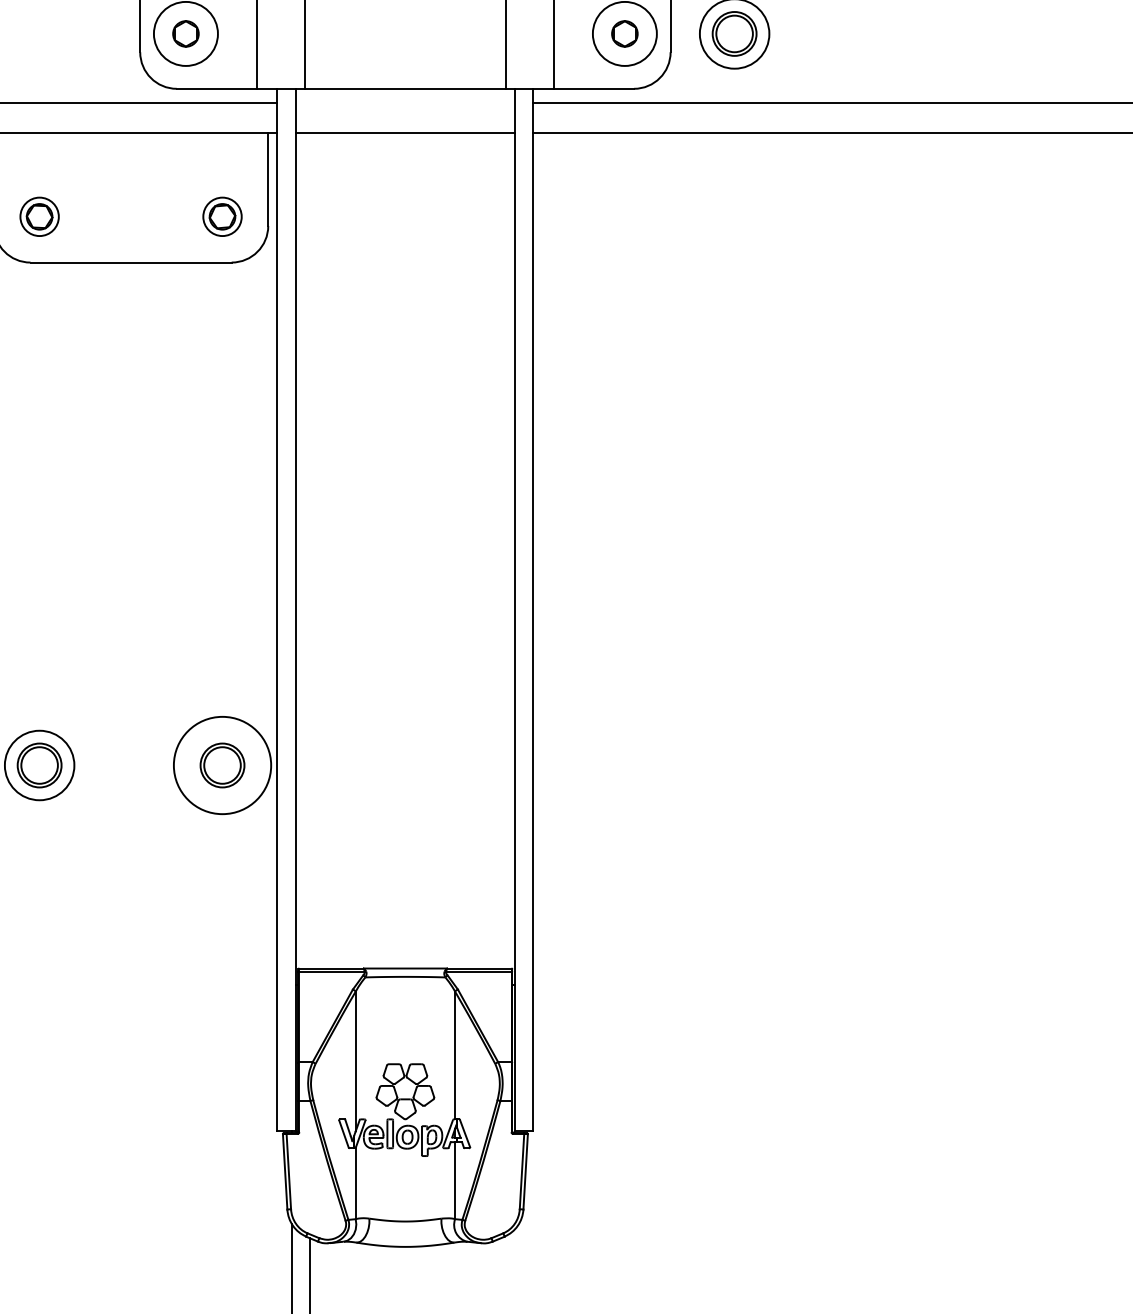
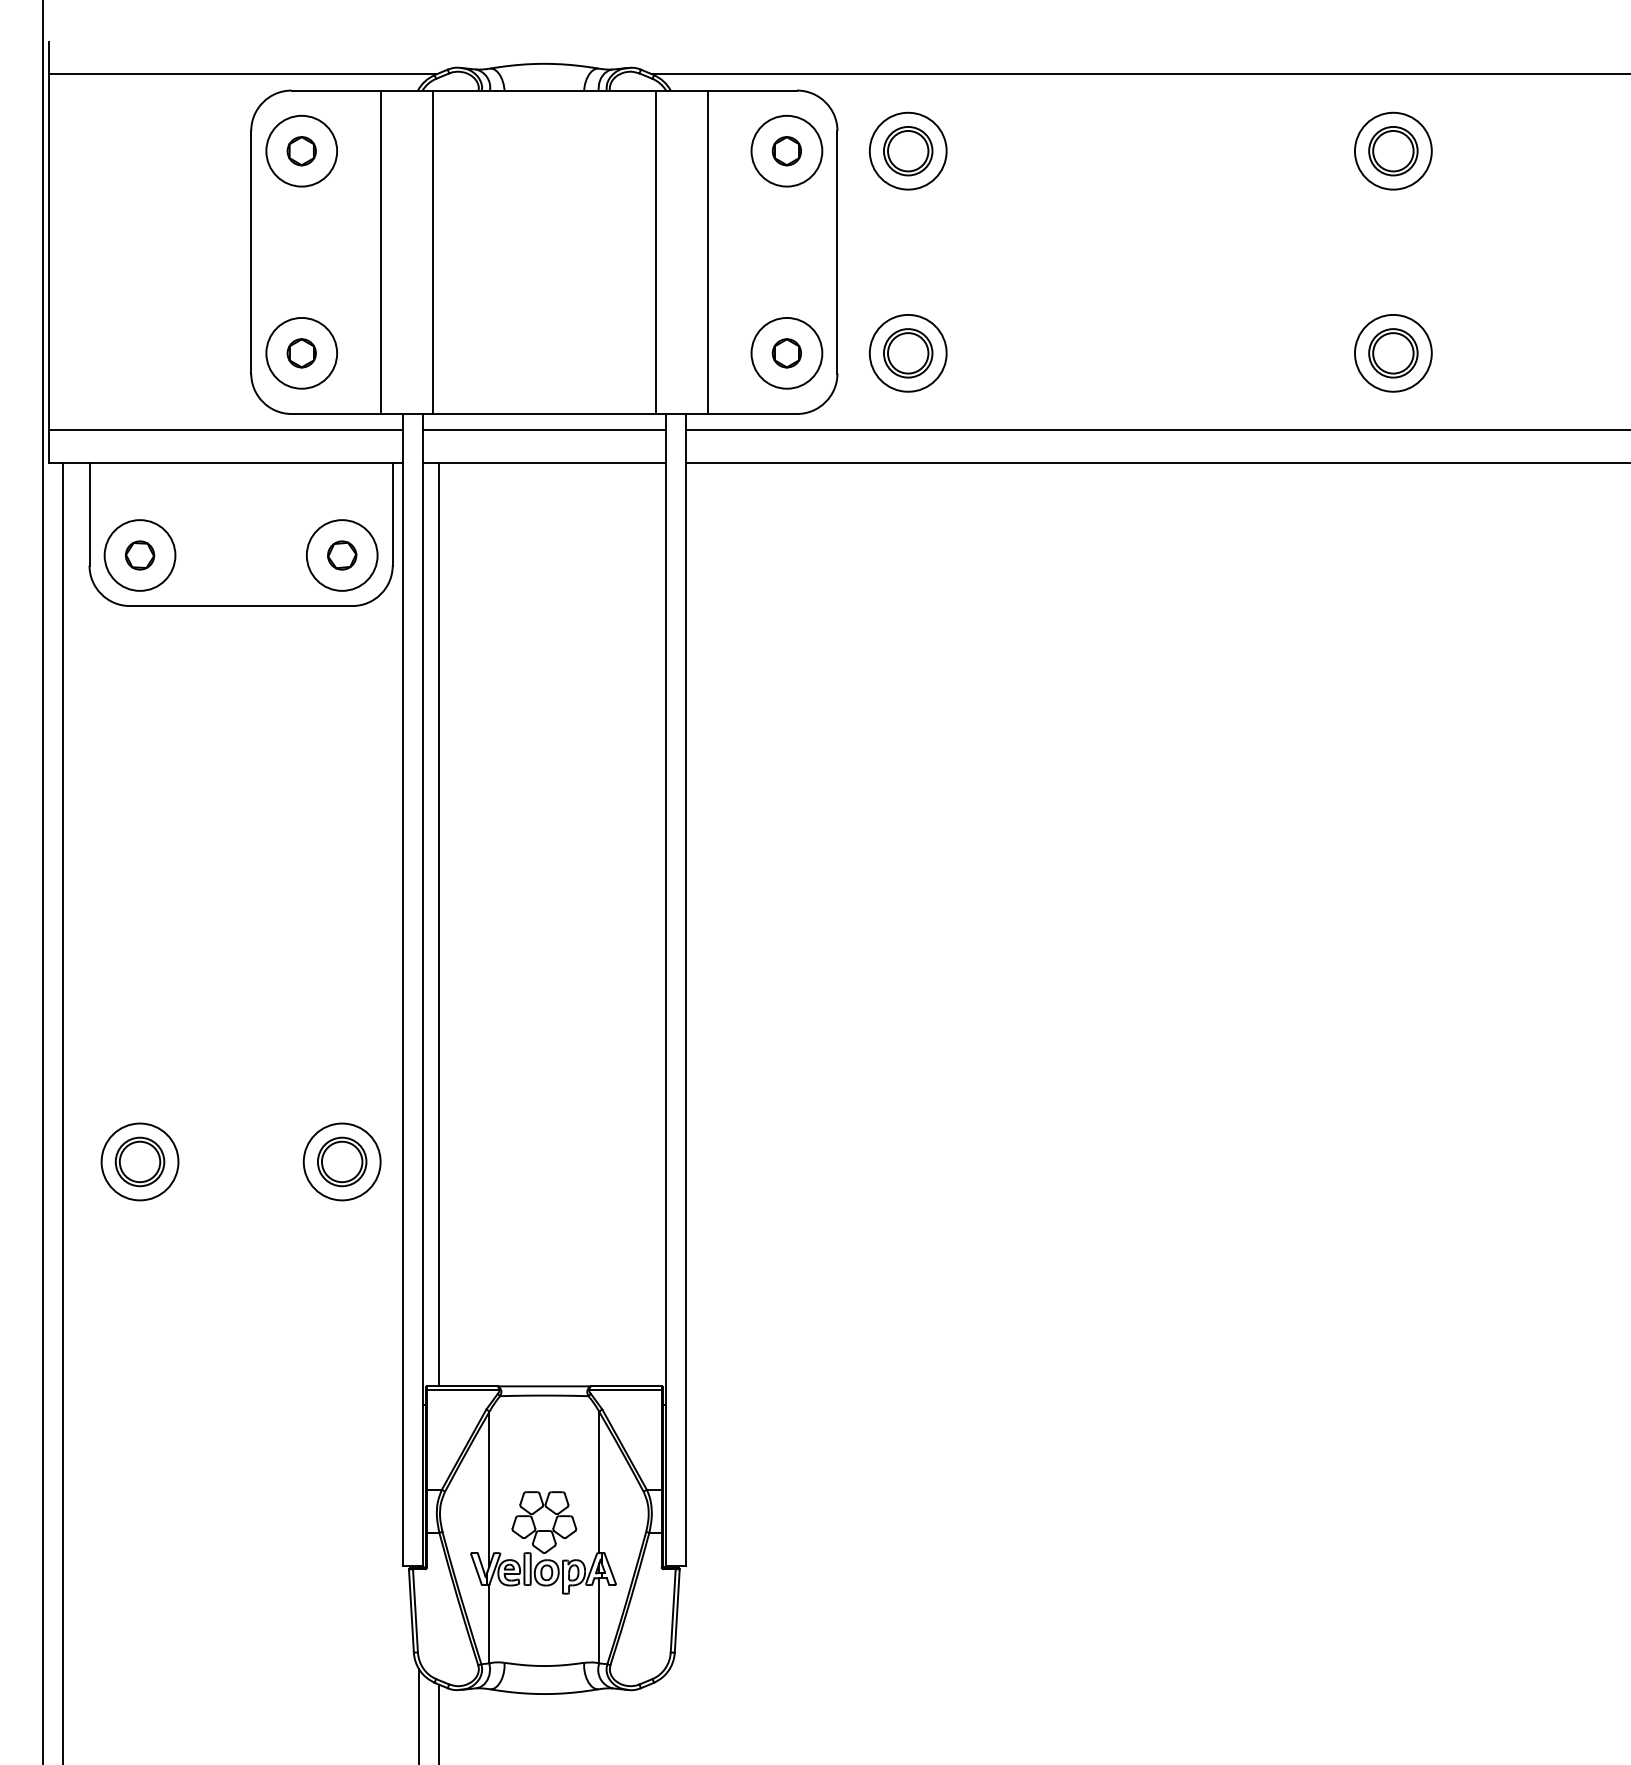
line: (405, 103) -> (544, 430), added
circle: (39, 216) -> (139, 555), size x1.67
circle: (221, 216) -> (341, 555), size x1.67
line: (310, 550) -> (439, 924), added
circle: (221, 765) -> (341, 1161), size x0.71

